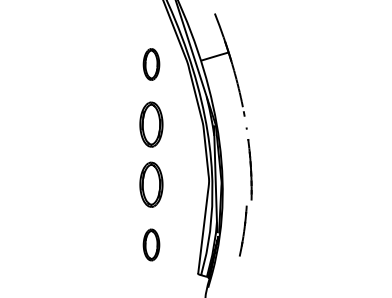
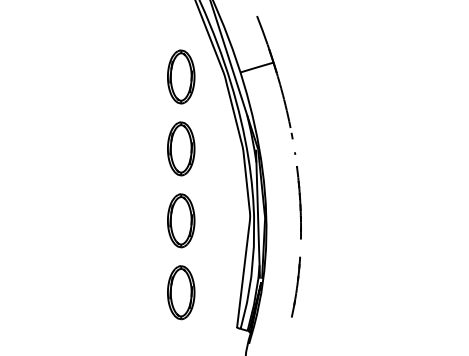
part: (151, 64) -> (181, 76), size x1.43
line: (243, 230) -> (296, 286), moved
part: (151, 244) -> (181, 292), size x1.43

